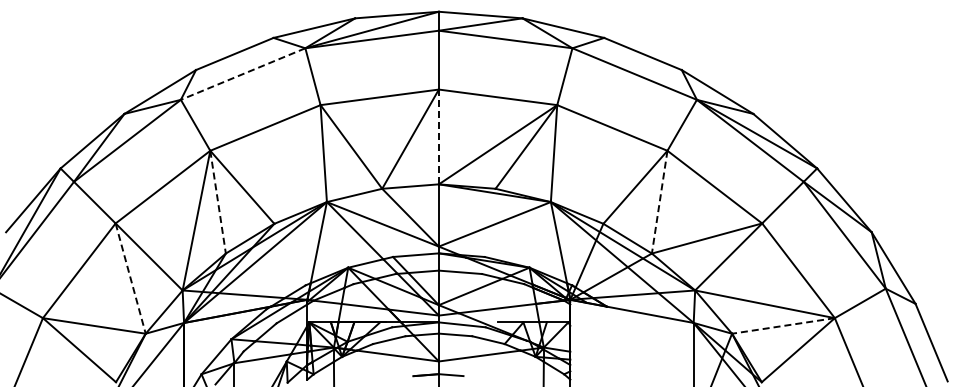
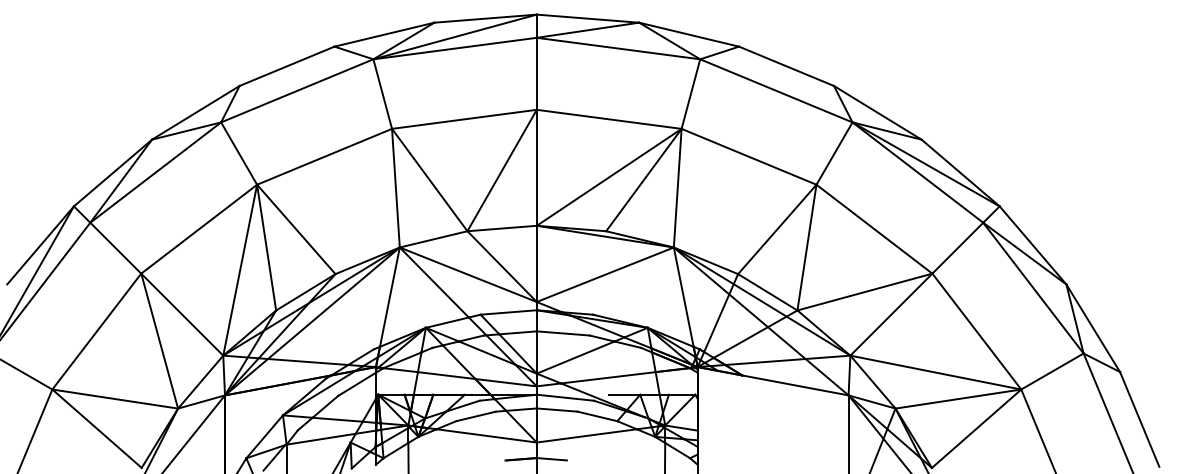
line: (242, 74) -> (296, 91), dashed -> solid
line: (438, 136) -> (536, 167), dashed -> solid
line: (218, 202) -> (267, 248), dashed -> solid
line: (659, 202) -> (806, 248), dashed -> solid
line: (130, 279) -> (159, 342), dashed -> solid
line: (783, 325) -> (958, 398), dashed -> solid

